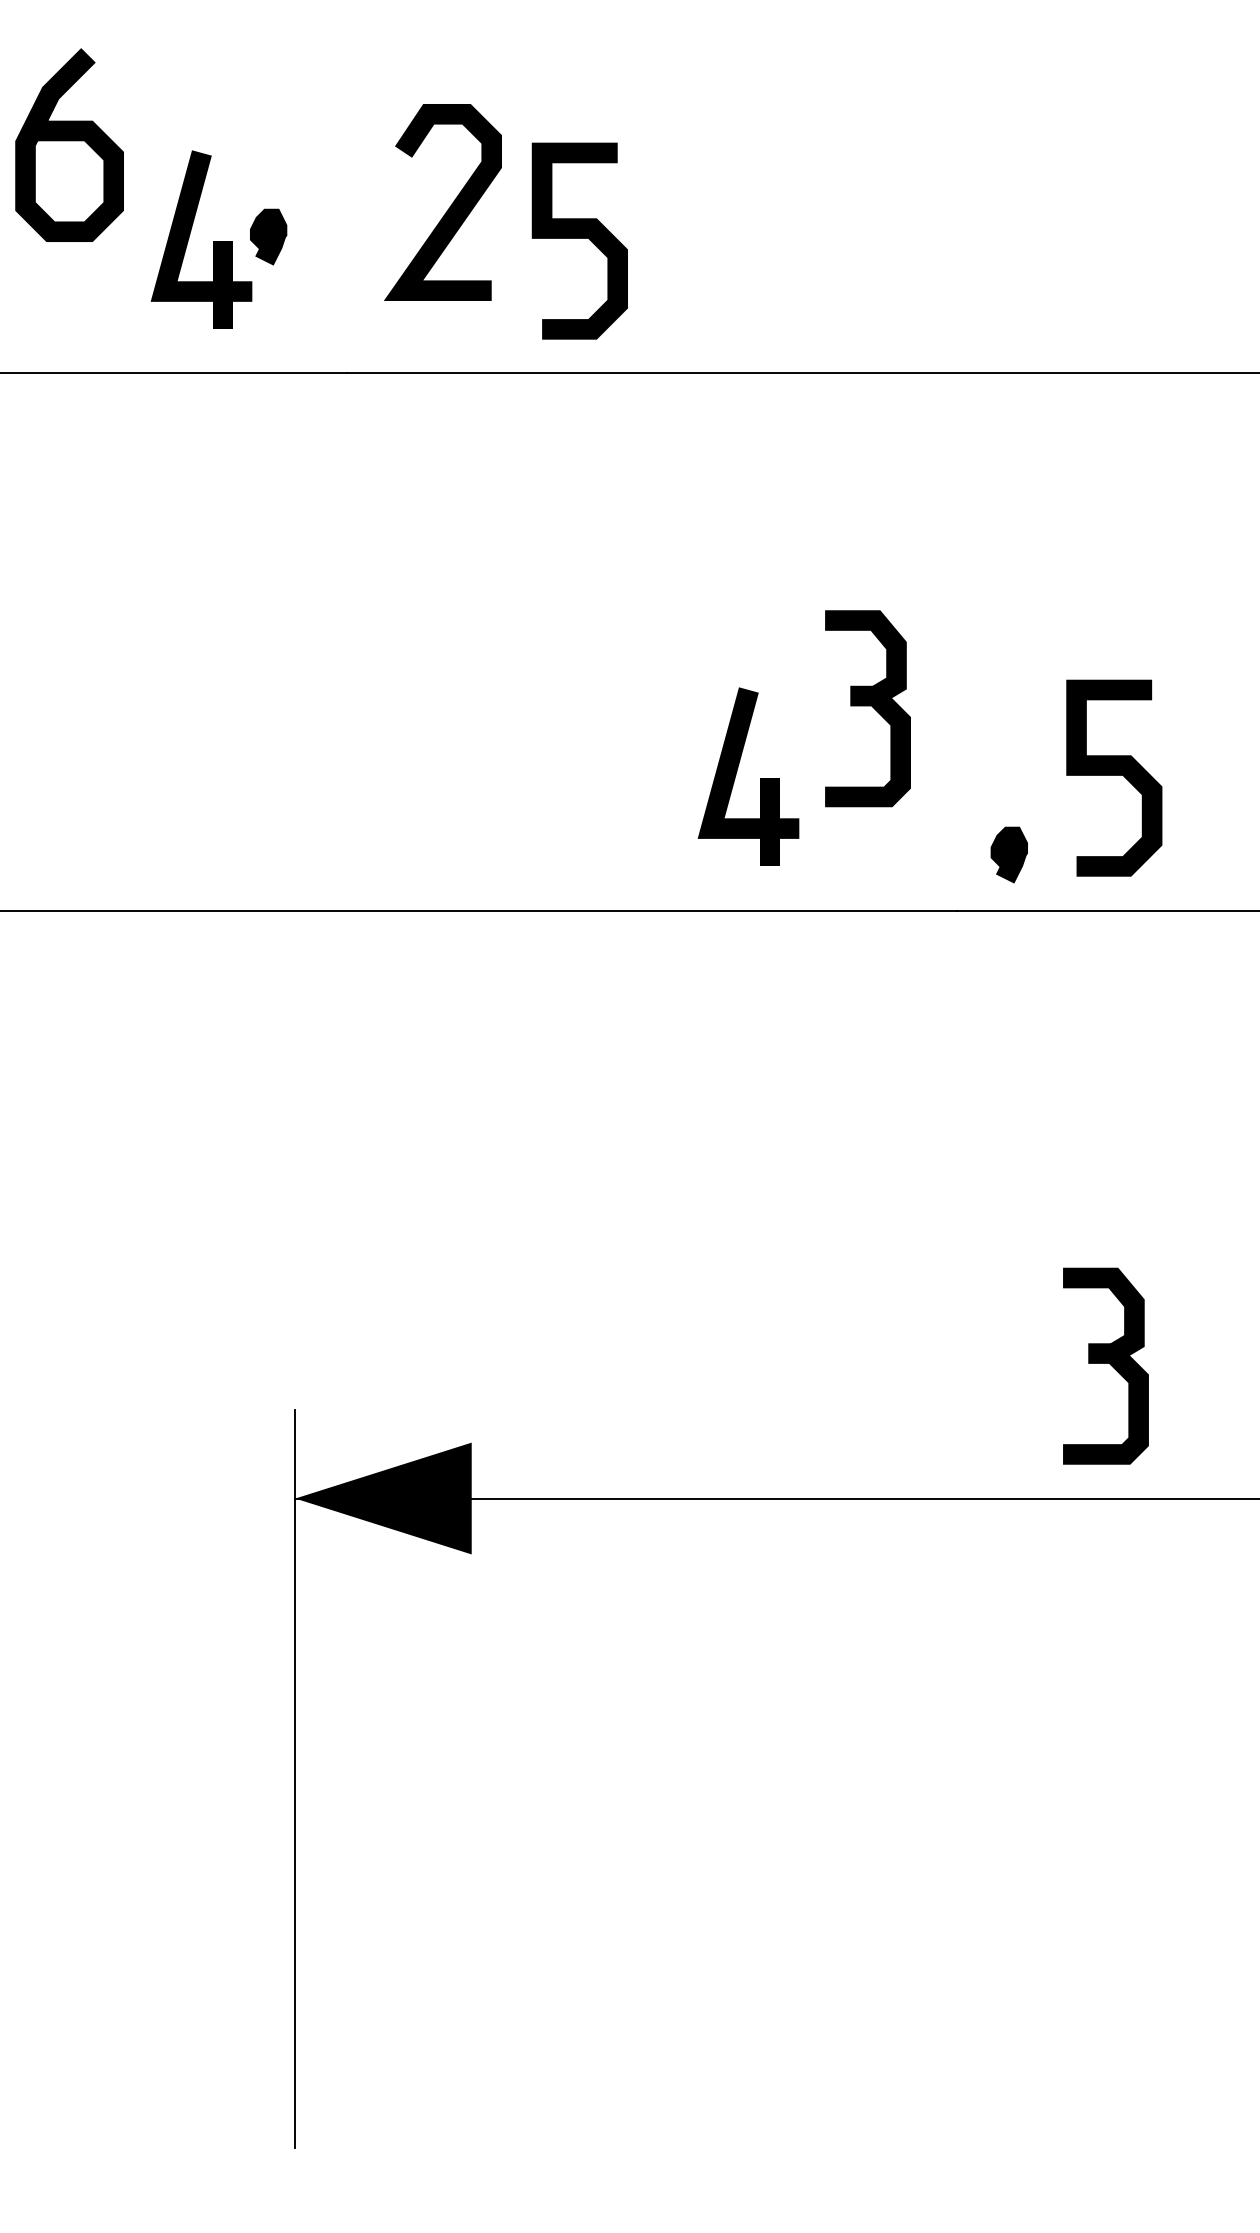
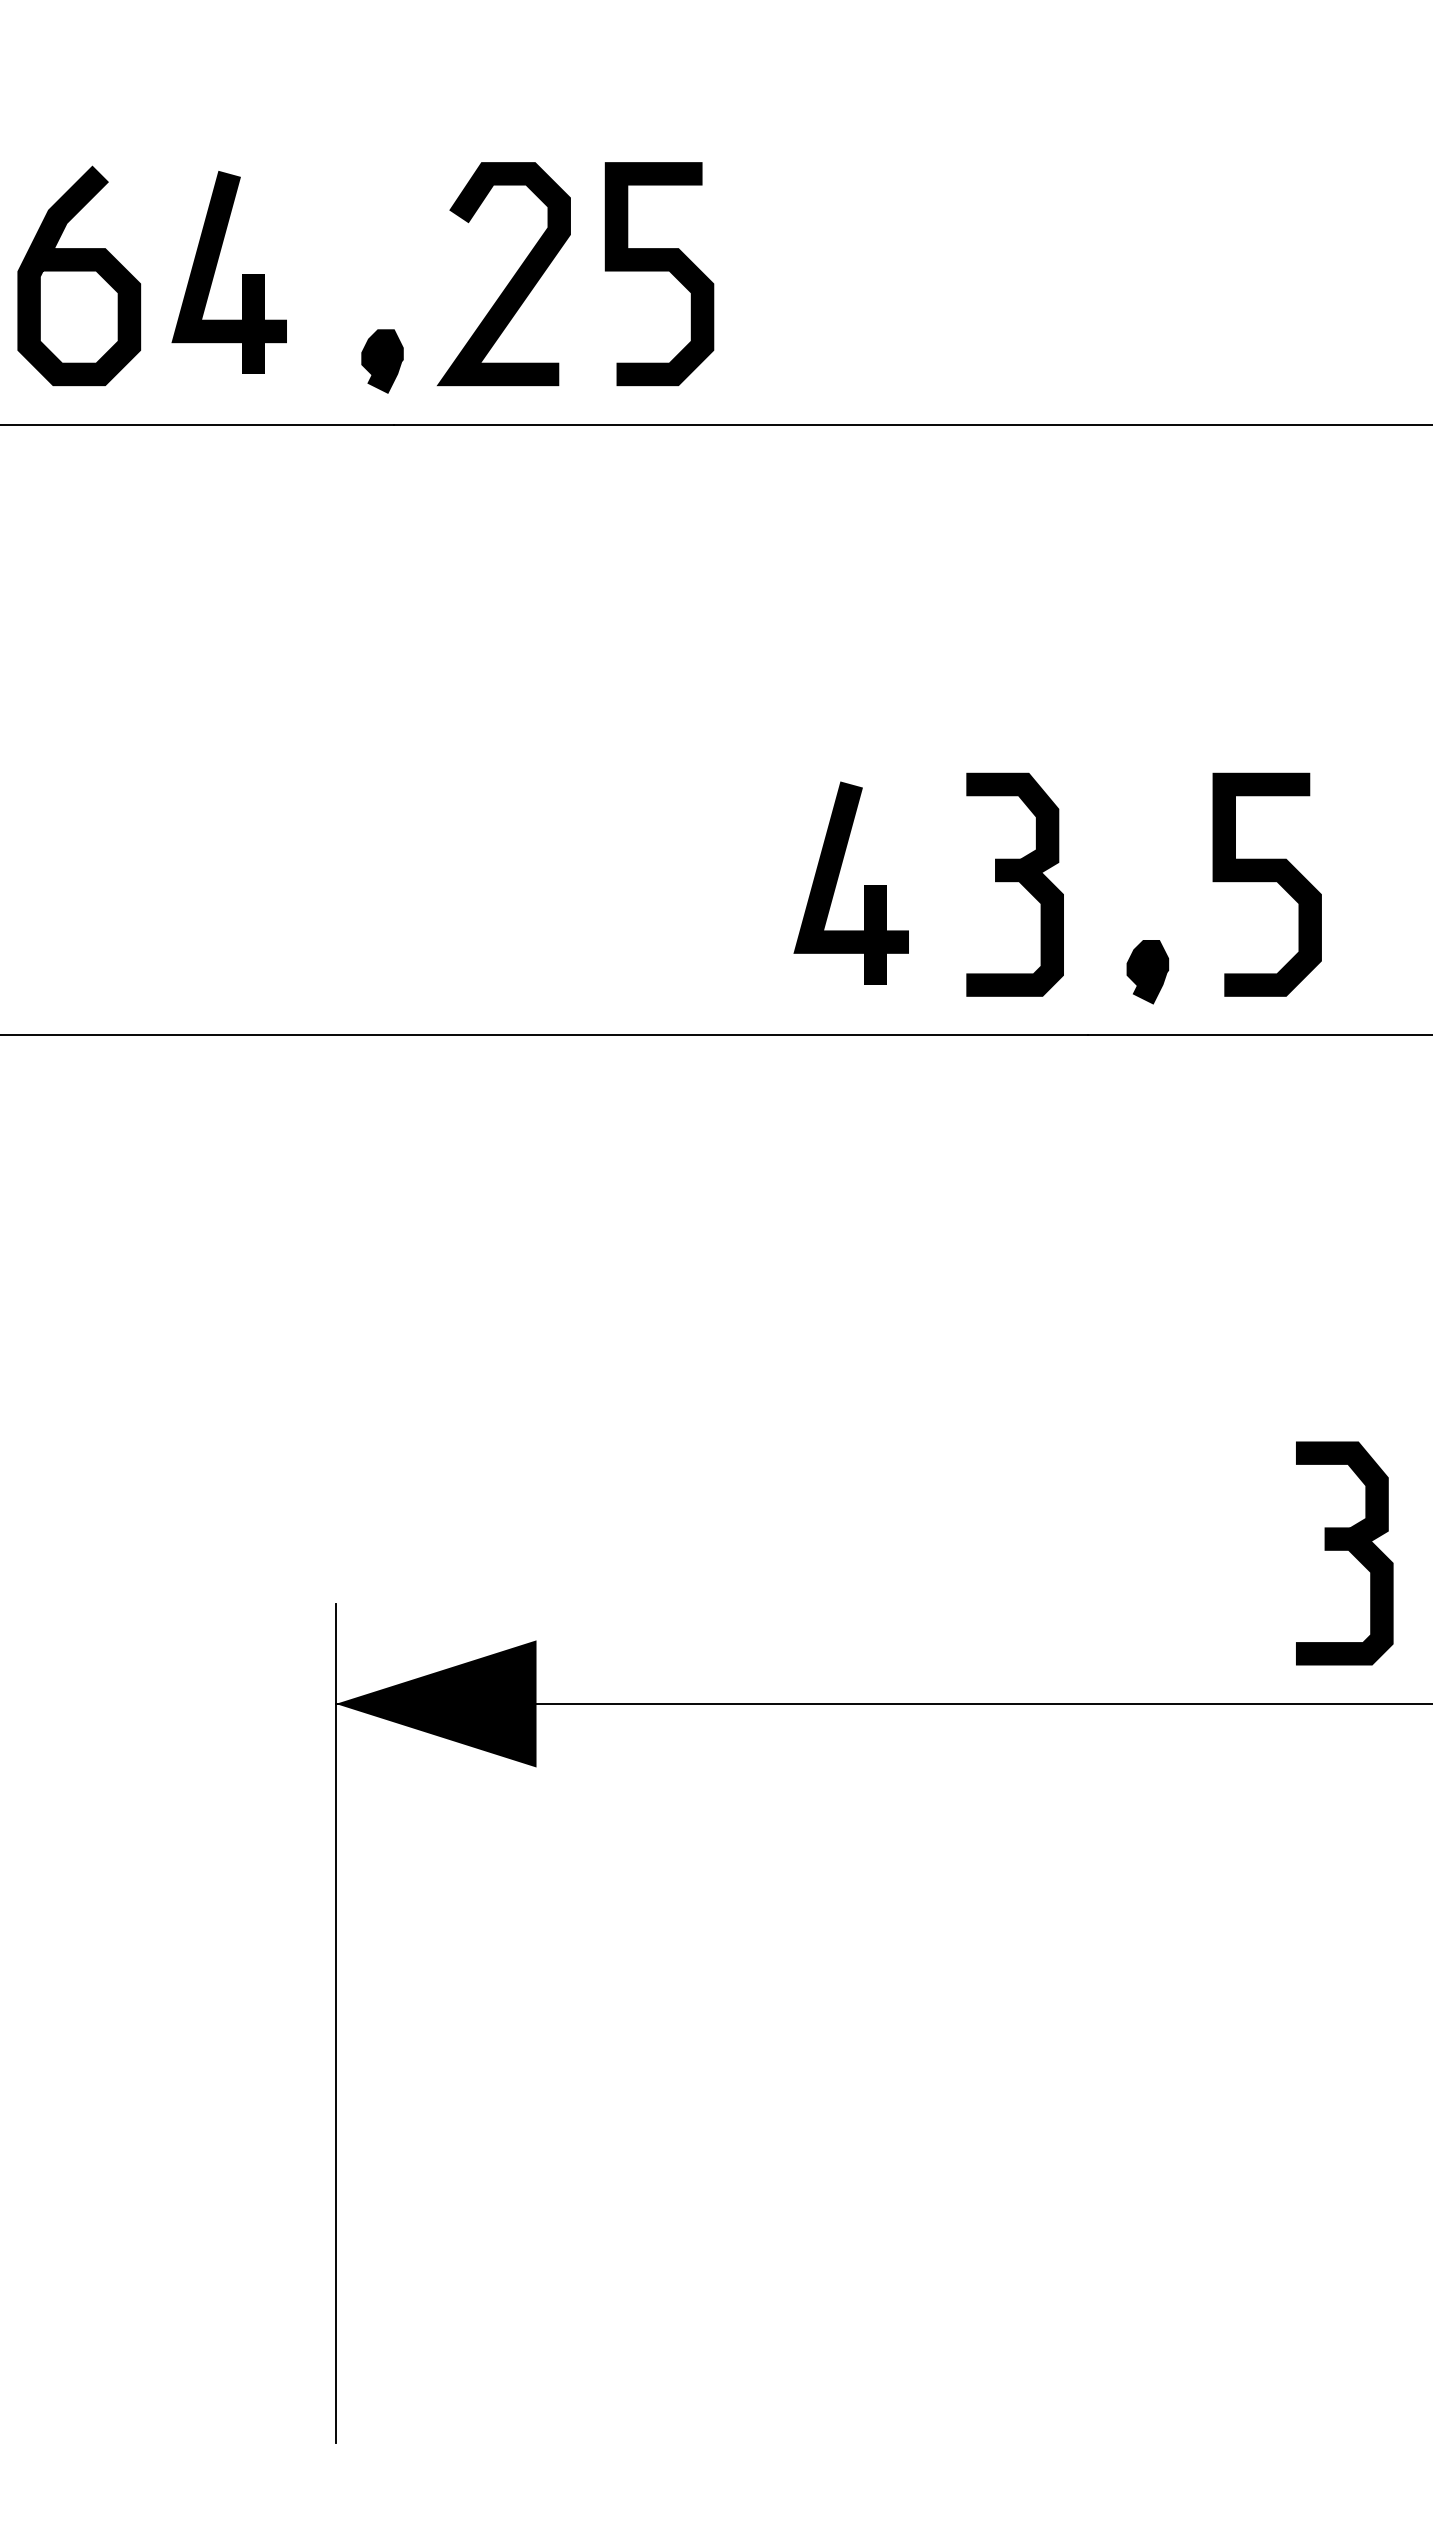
curve: (69, 141) -> (79, 271), moved
curve: (449, 206) -> (511, 278), moved
part: (268, 237) -> (382, 361), moved
part: (867, 708) -> (1014, 884), moved
part: (1105, 1366) -> (1344, 1553), moved

